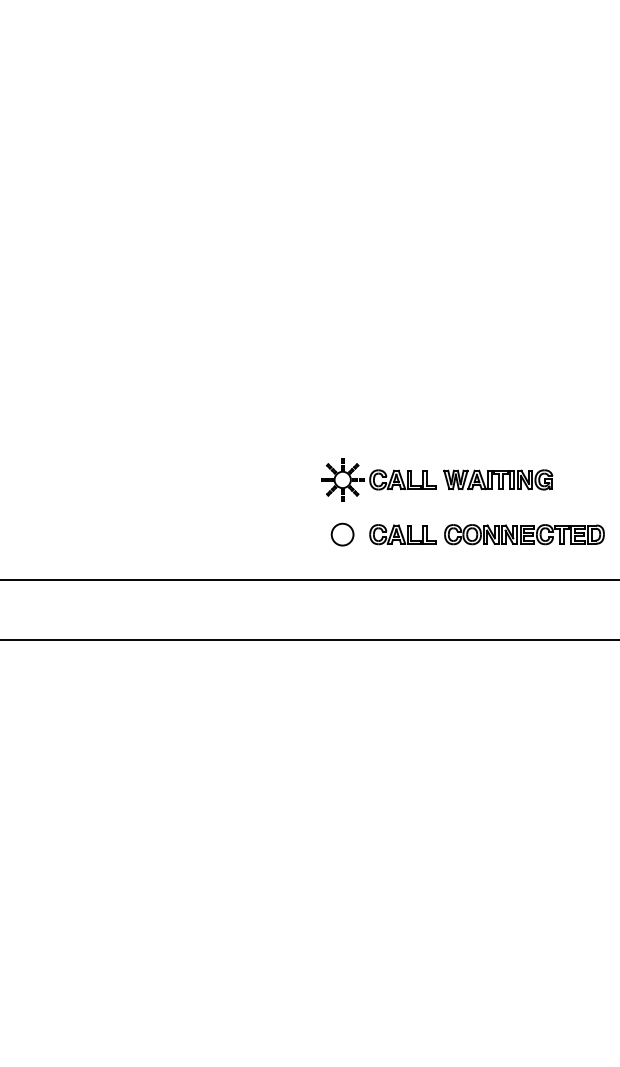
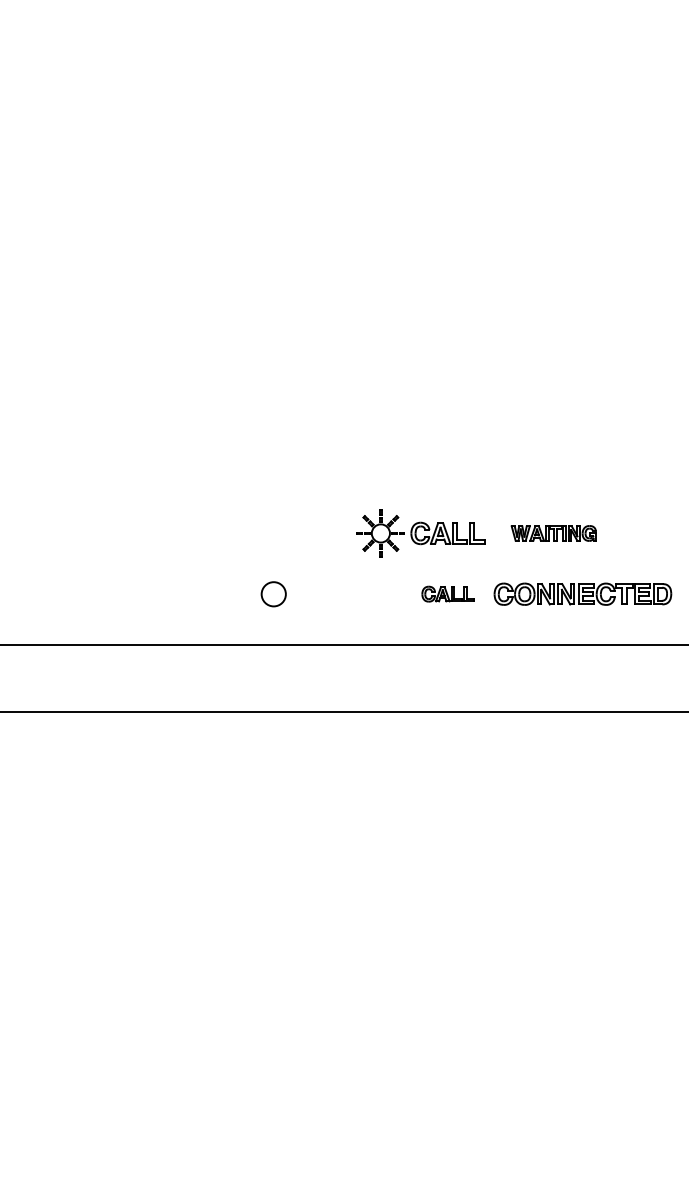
part: (498, 479) -> (553, 533), size x0.7
part: (402, 533) -> (447, 593), size x0.7
circle: (342, 534) -> (273, 594), moved

